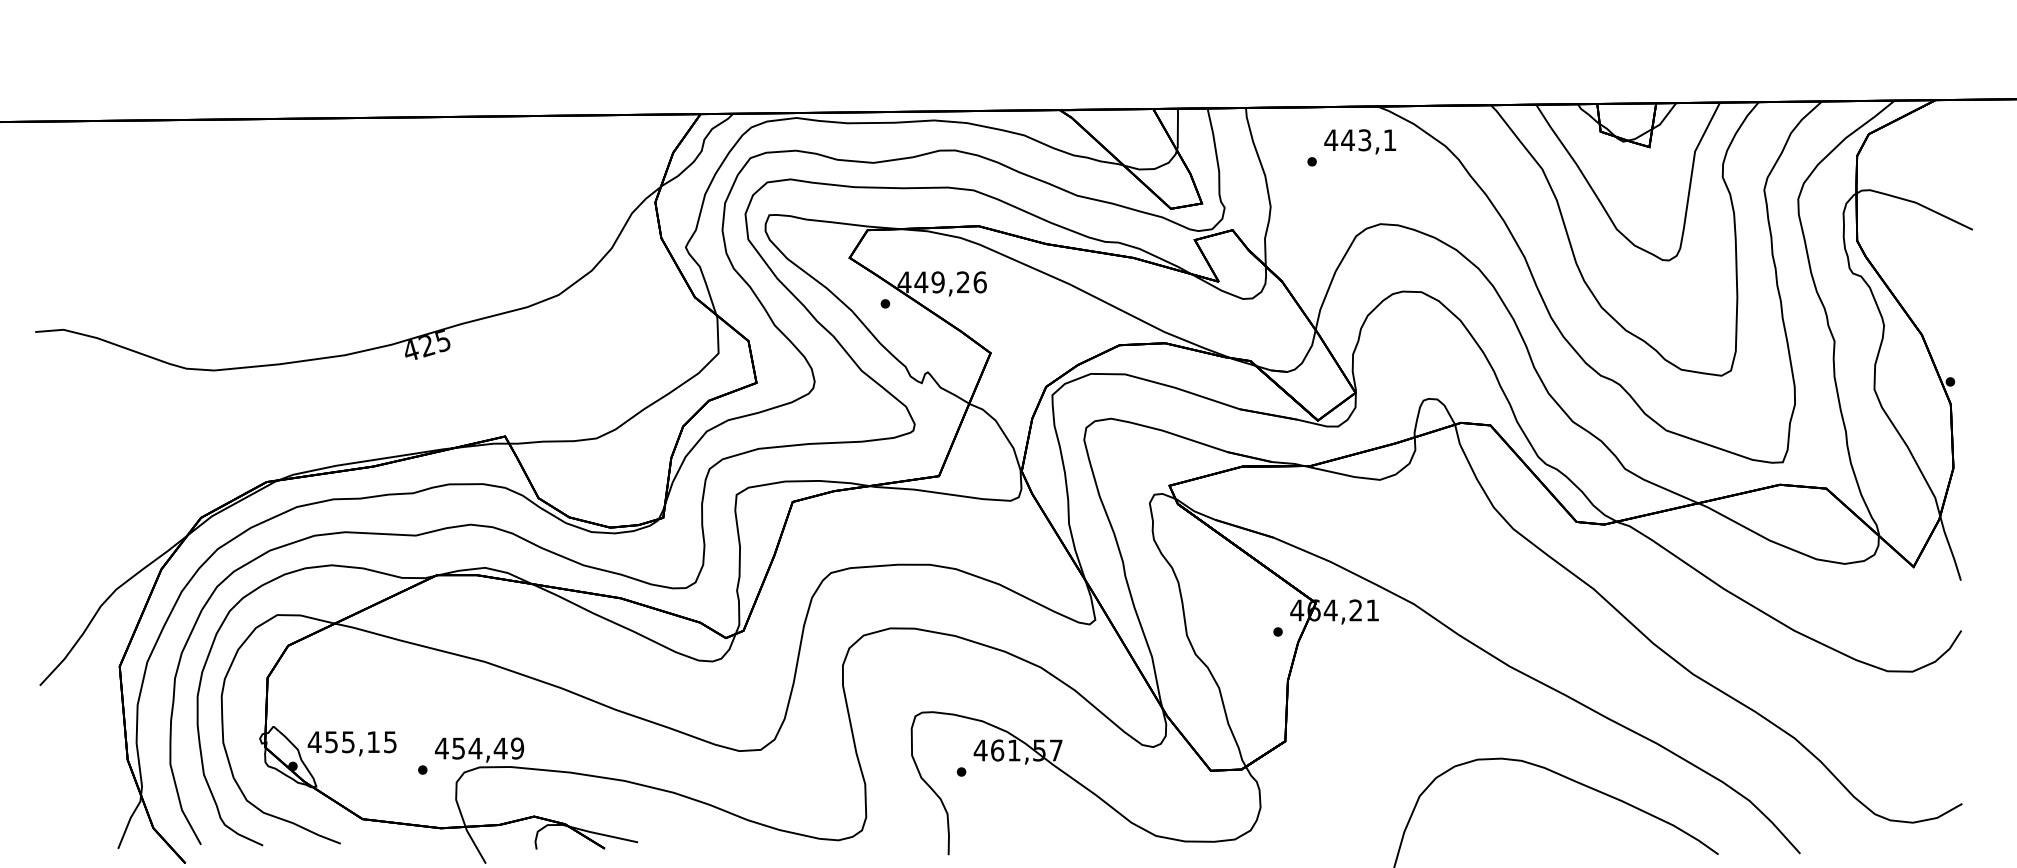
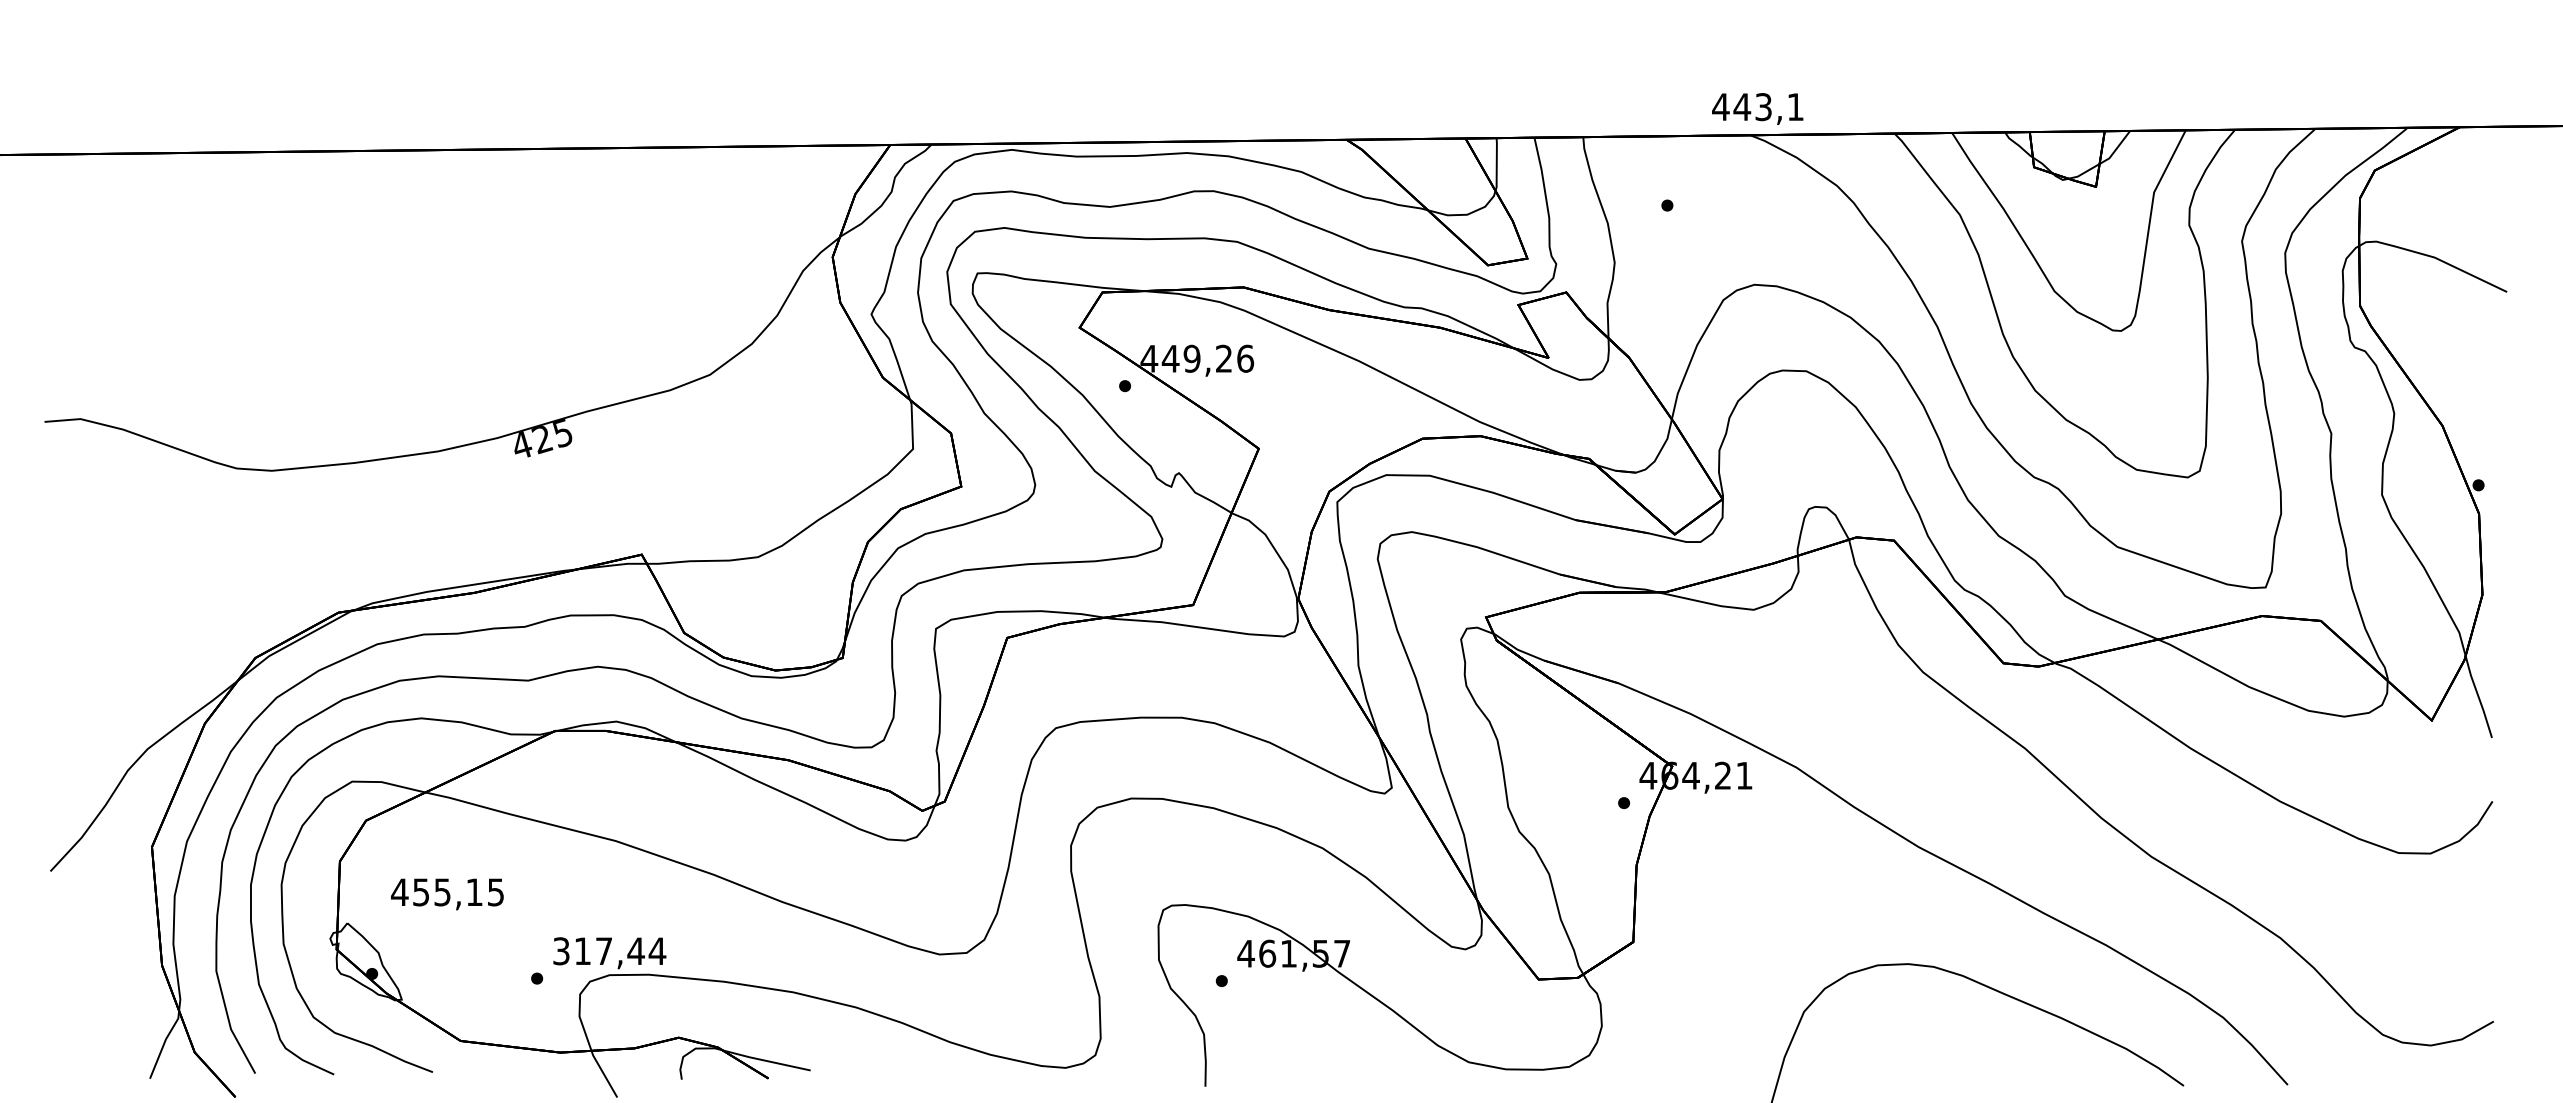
text: (1360, 141) -> (1758, 108), moved
text: (351, 743) -> (446, 894), moved
text: (479, 748) -> (609, 951), 454,49 -> 317,44

